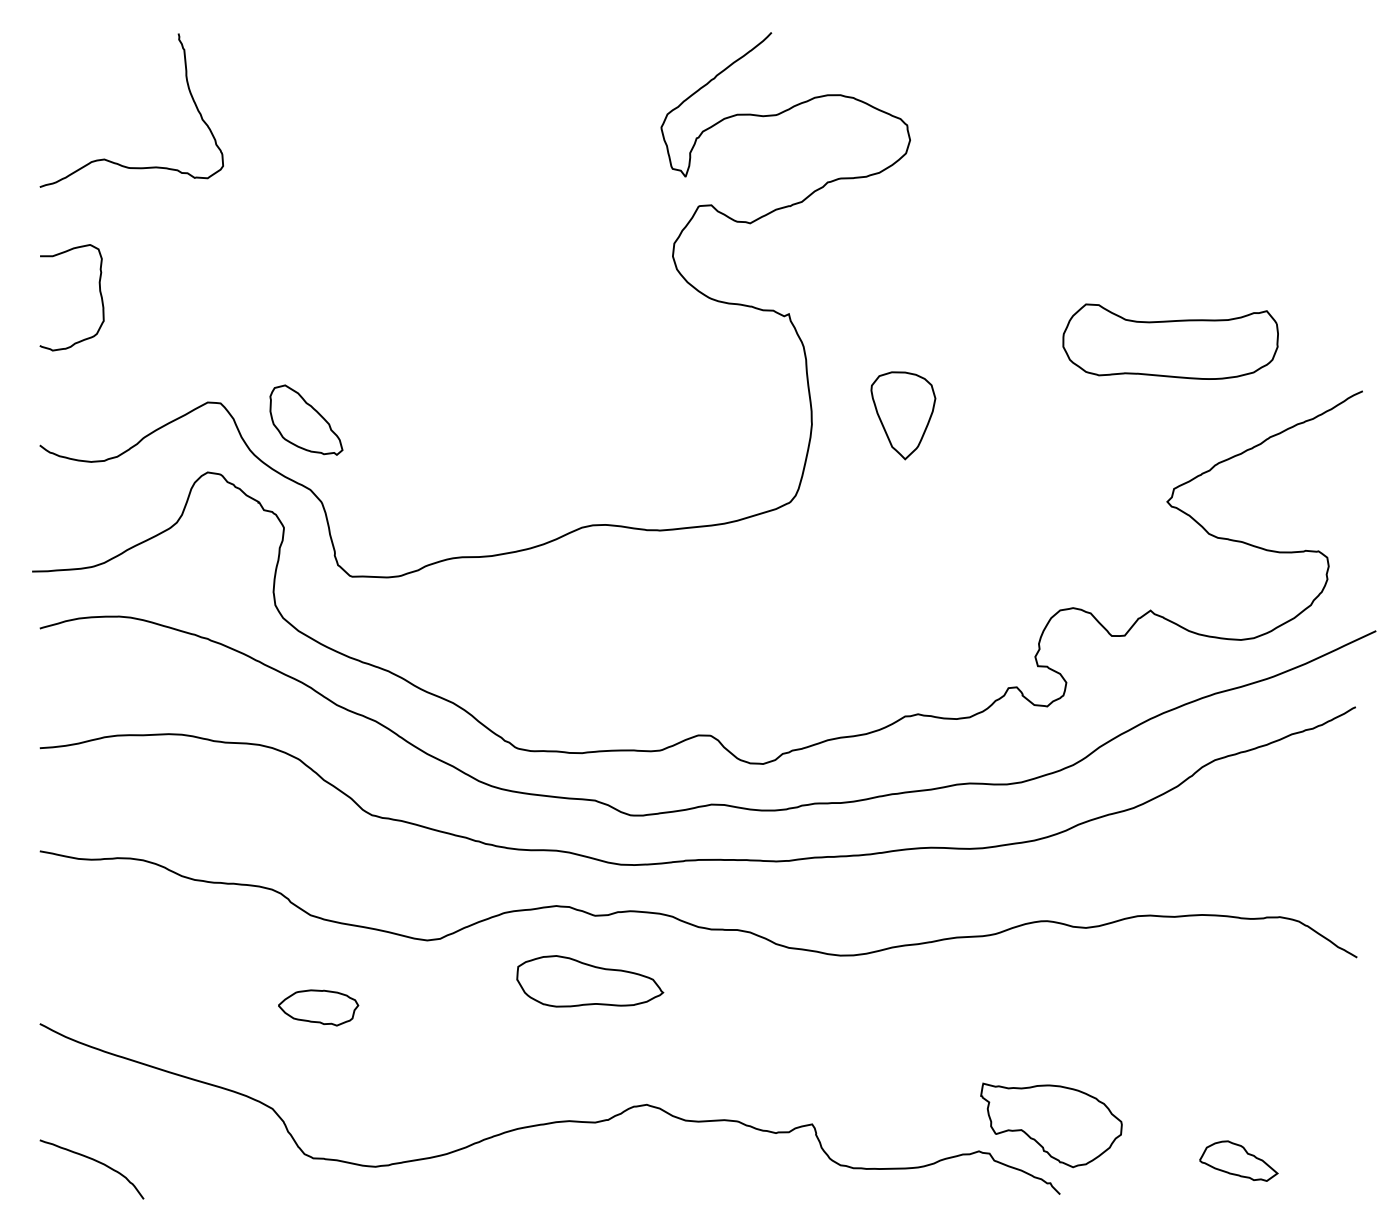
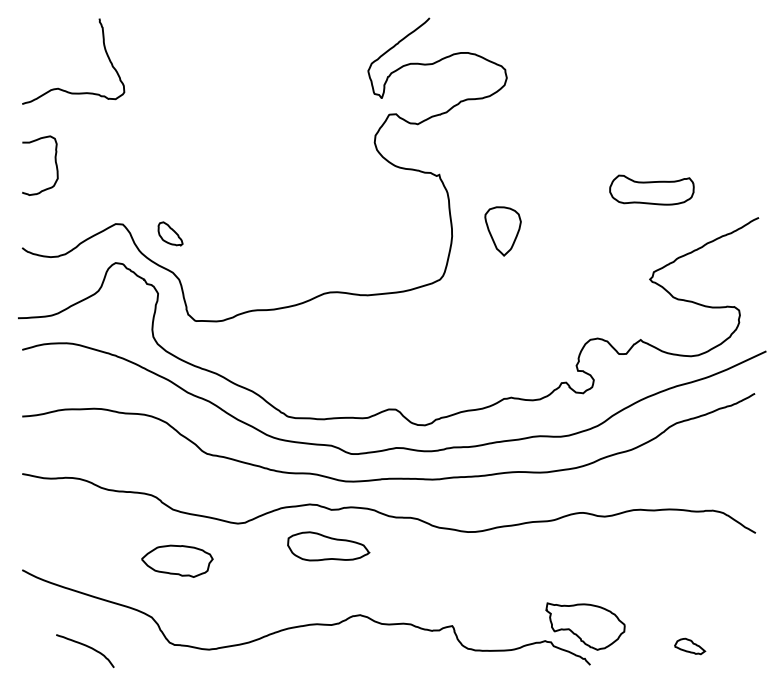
part: (1169, 340) -> (651, 189), size x0.7
part: (306, 419) -> (170, 233), size x0.6
part: (318, 1006) -> (177, 560), size x1.6
part: (1238, 1161) -> (689, 646), size x0.7
curve: (96, 1162) -> (87, 647), moved

